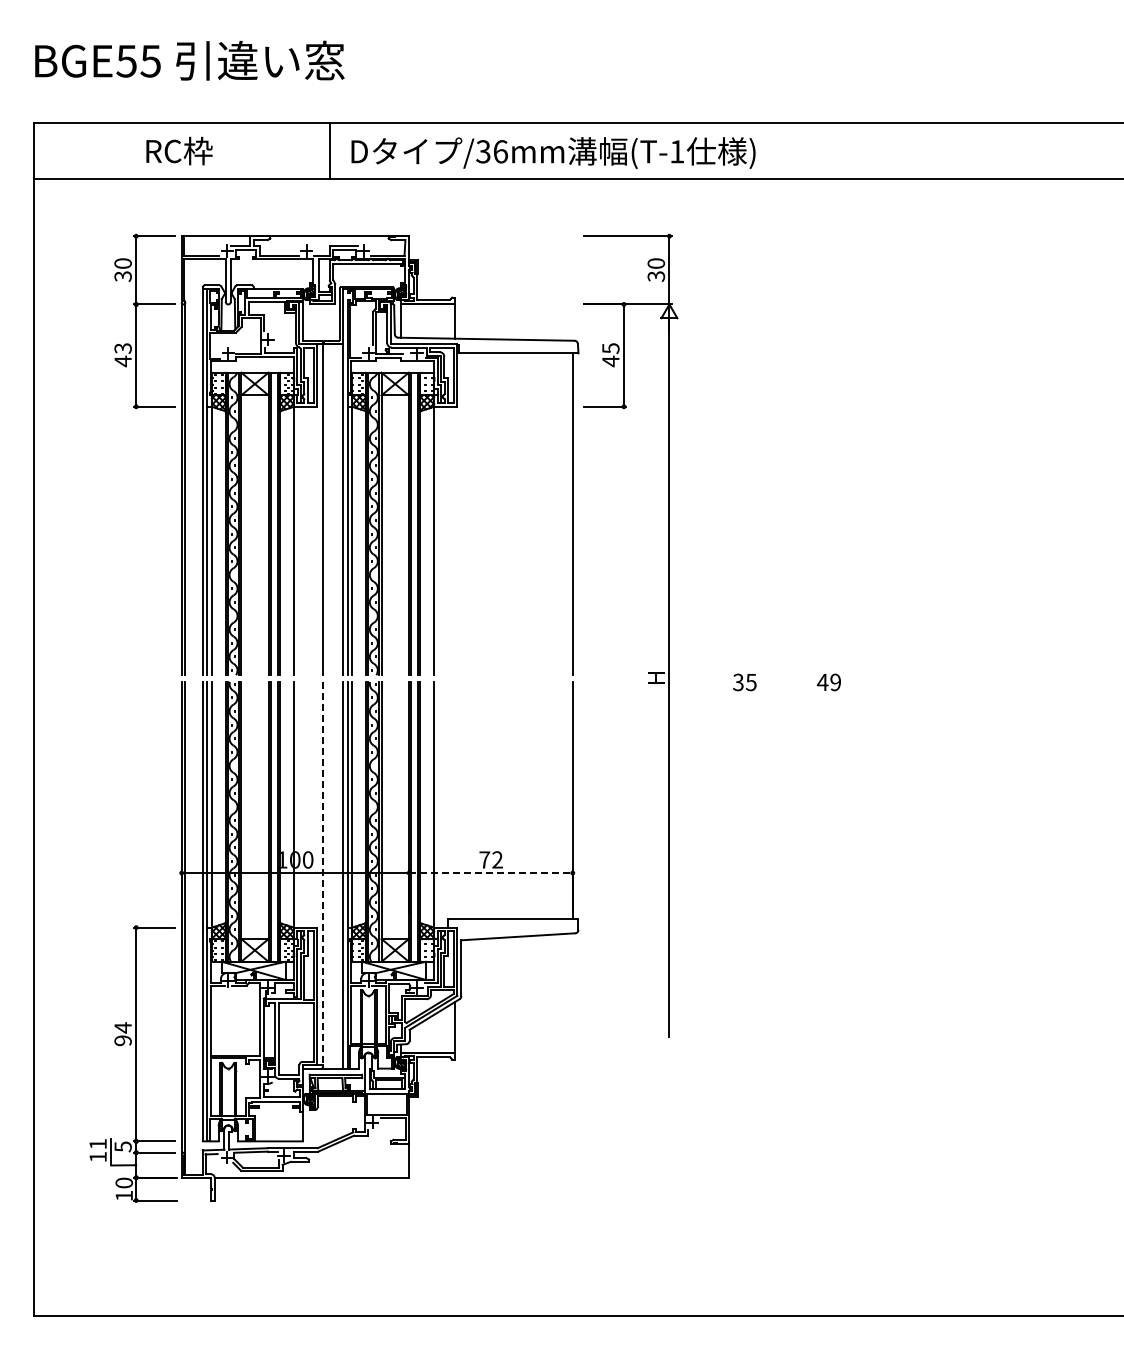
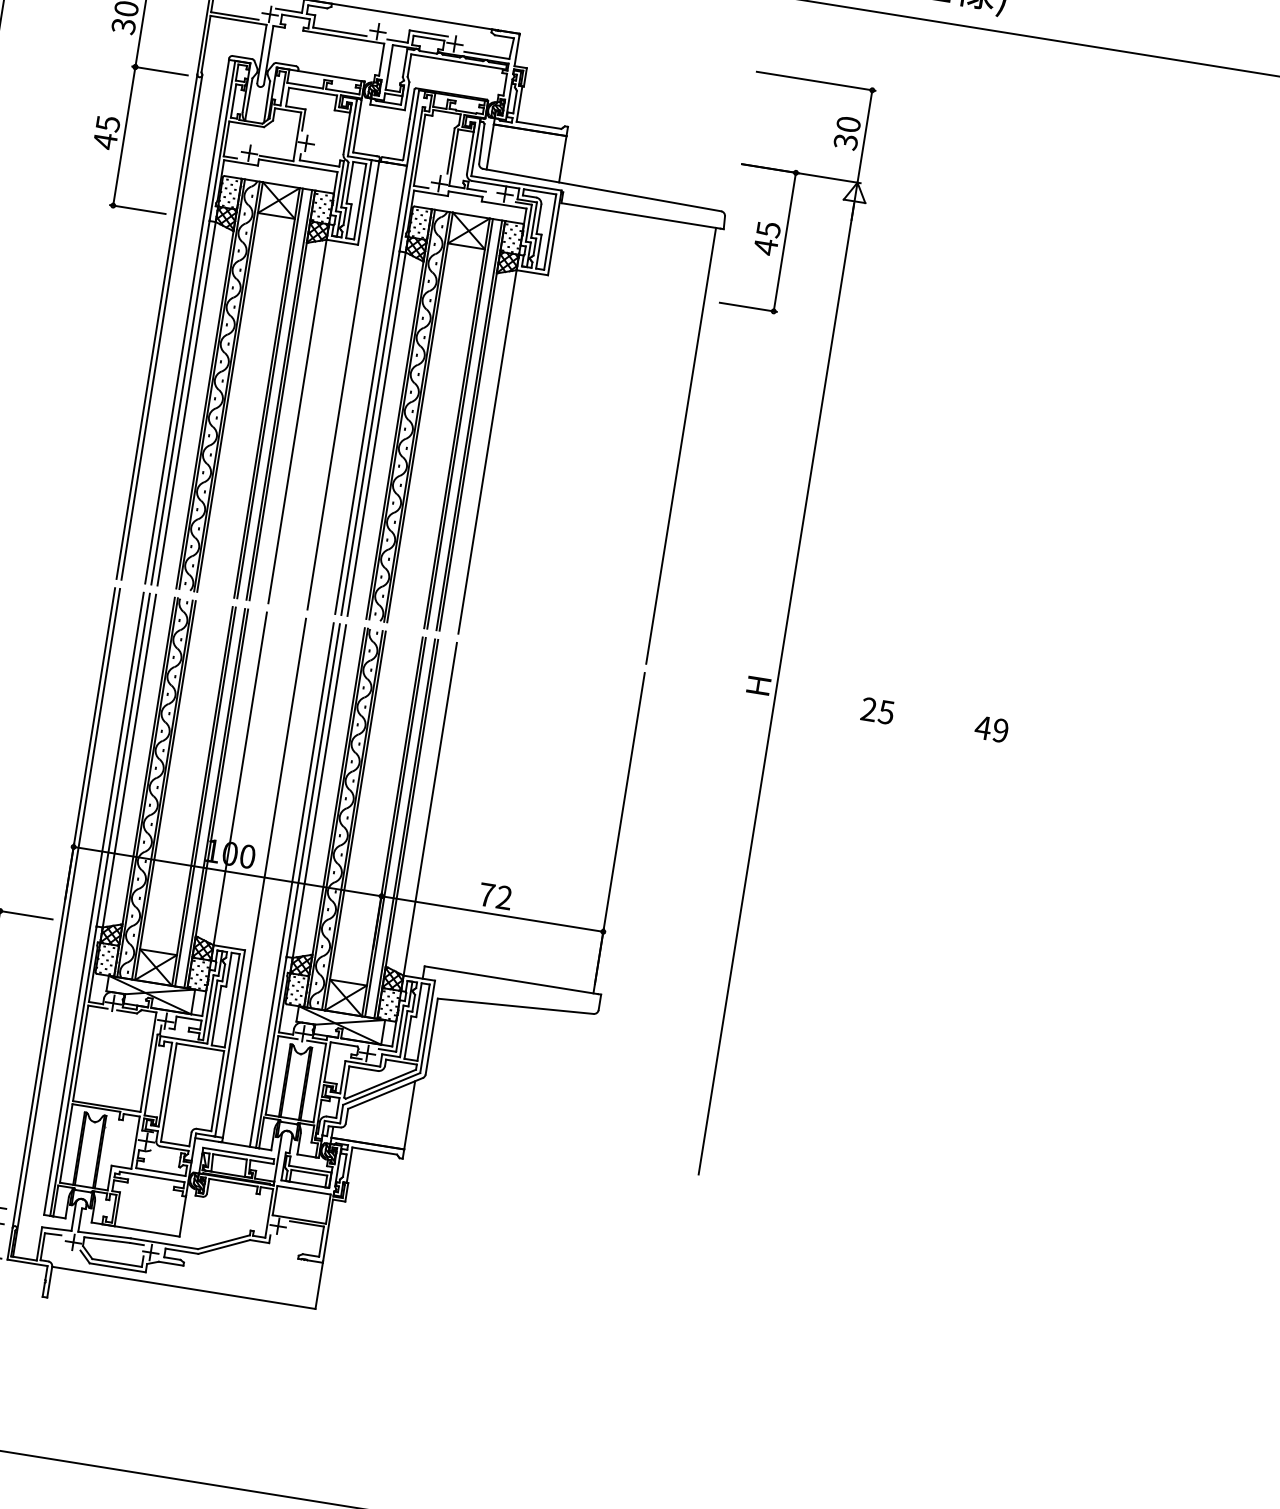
text: (122, 348) -> (107, 123), 43 -> 45
text: (738, 682) -> (869, 709), 35 -> 25
line: (322, 873) -> (264, 878), dashed -> solid
line: (490, 873) -> (491, 914), dashed -> solid

